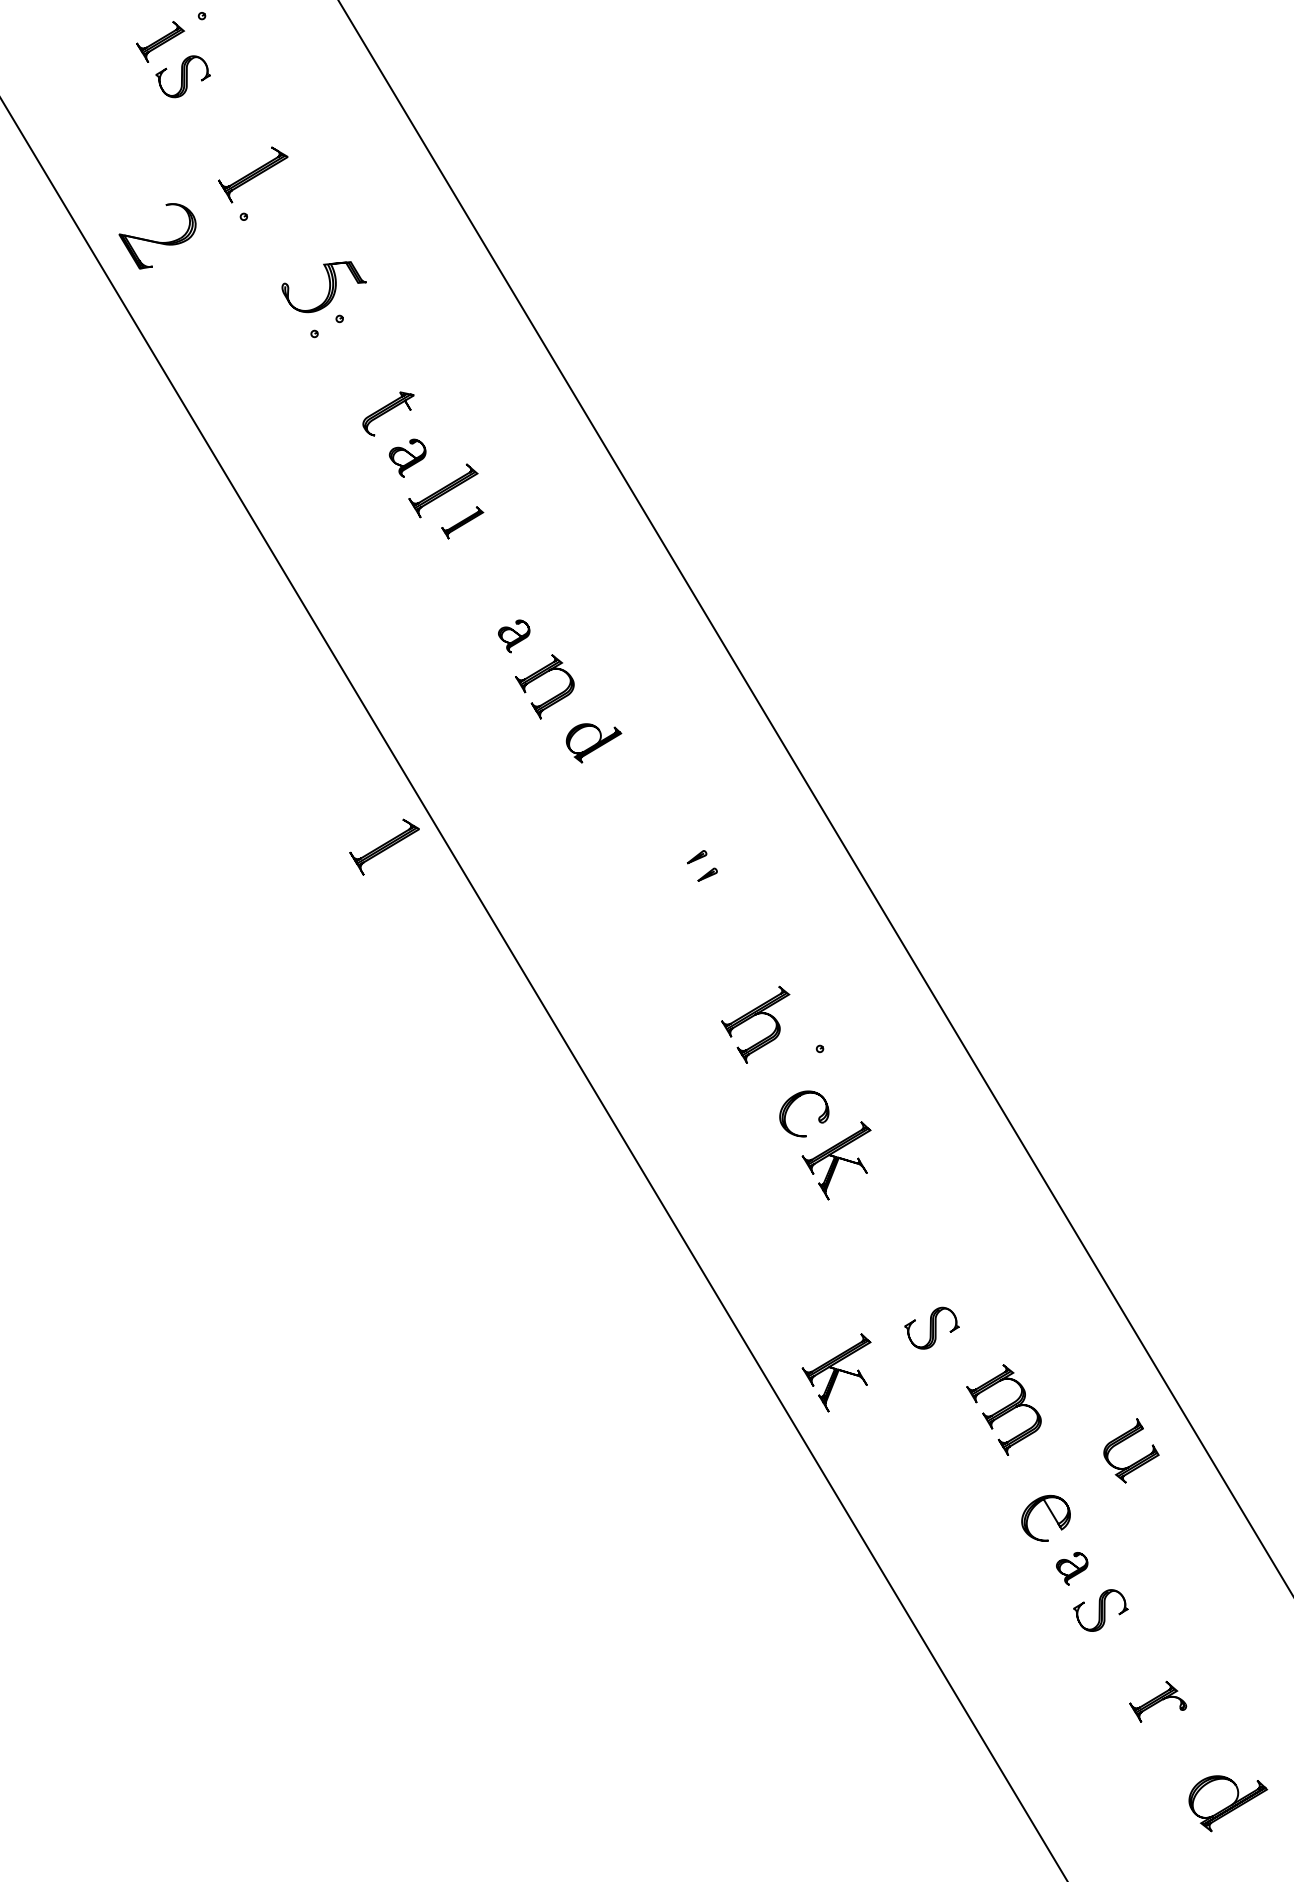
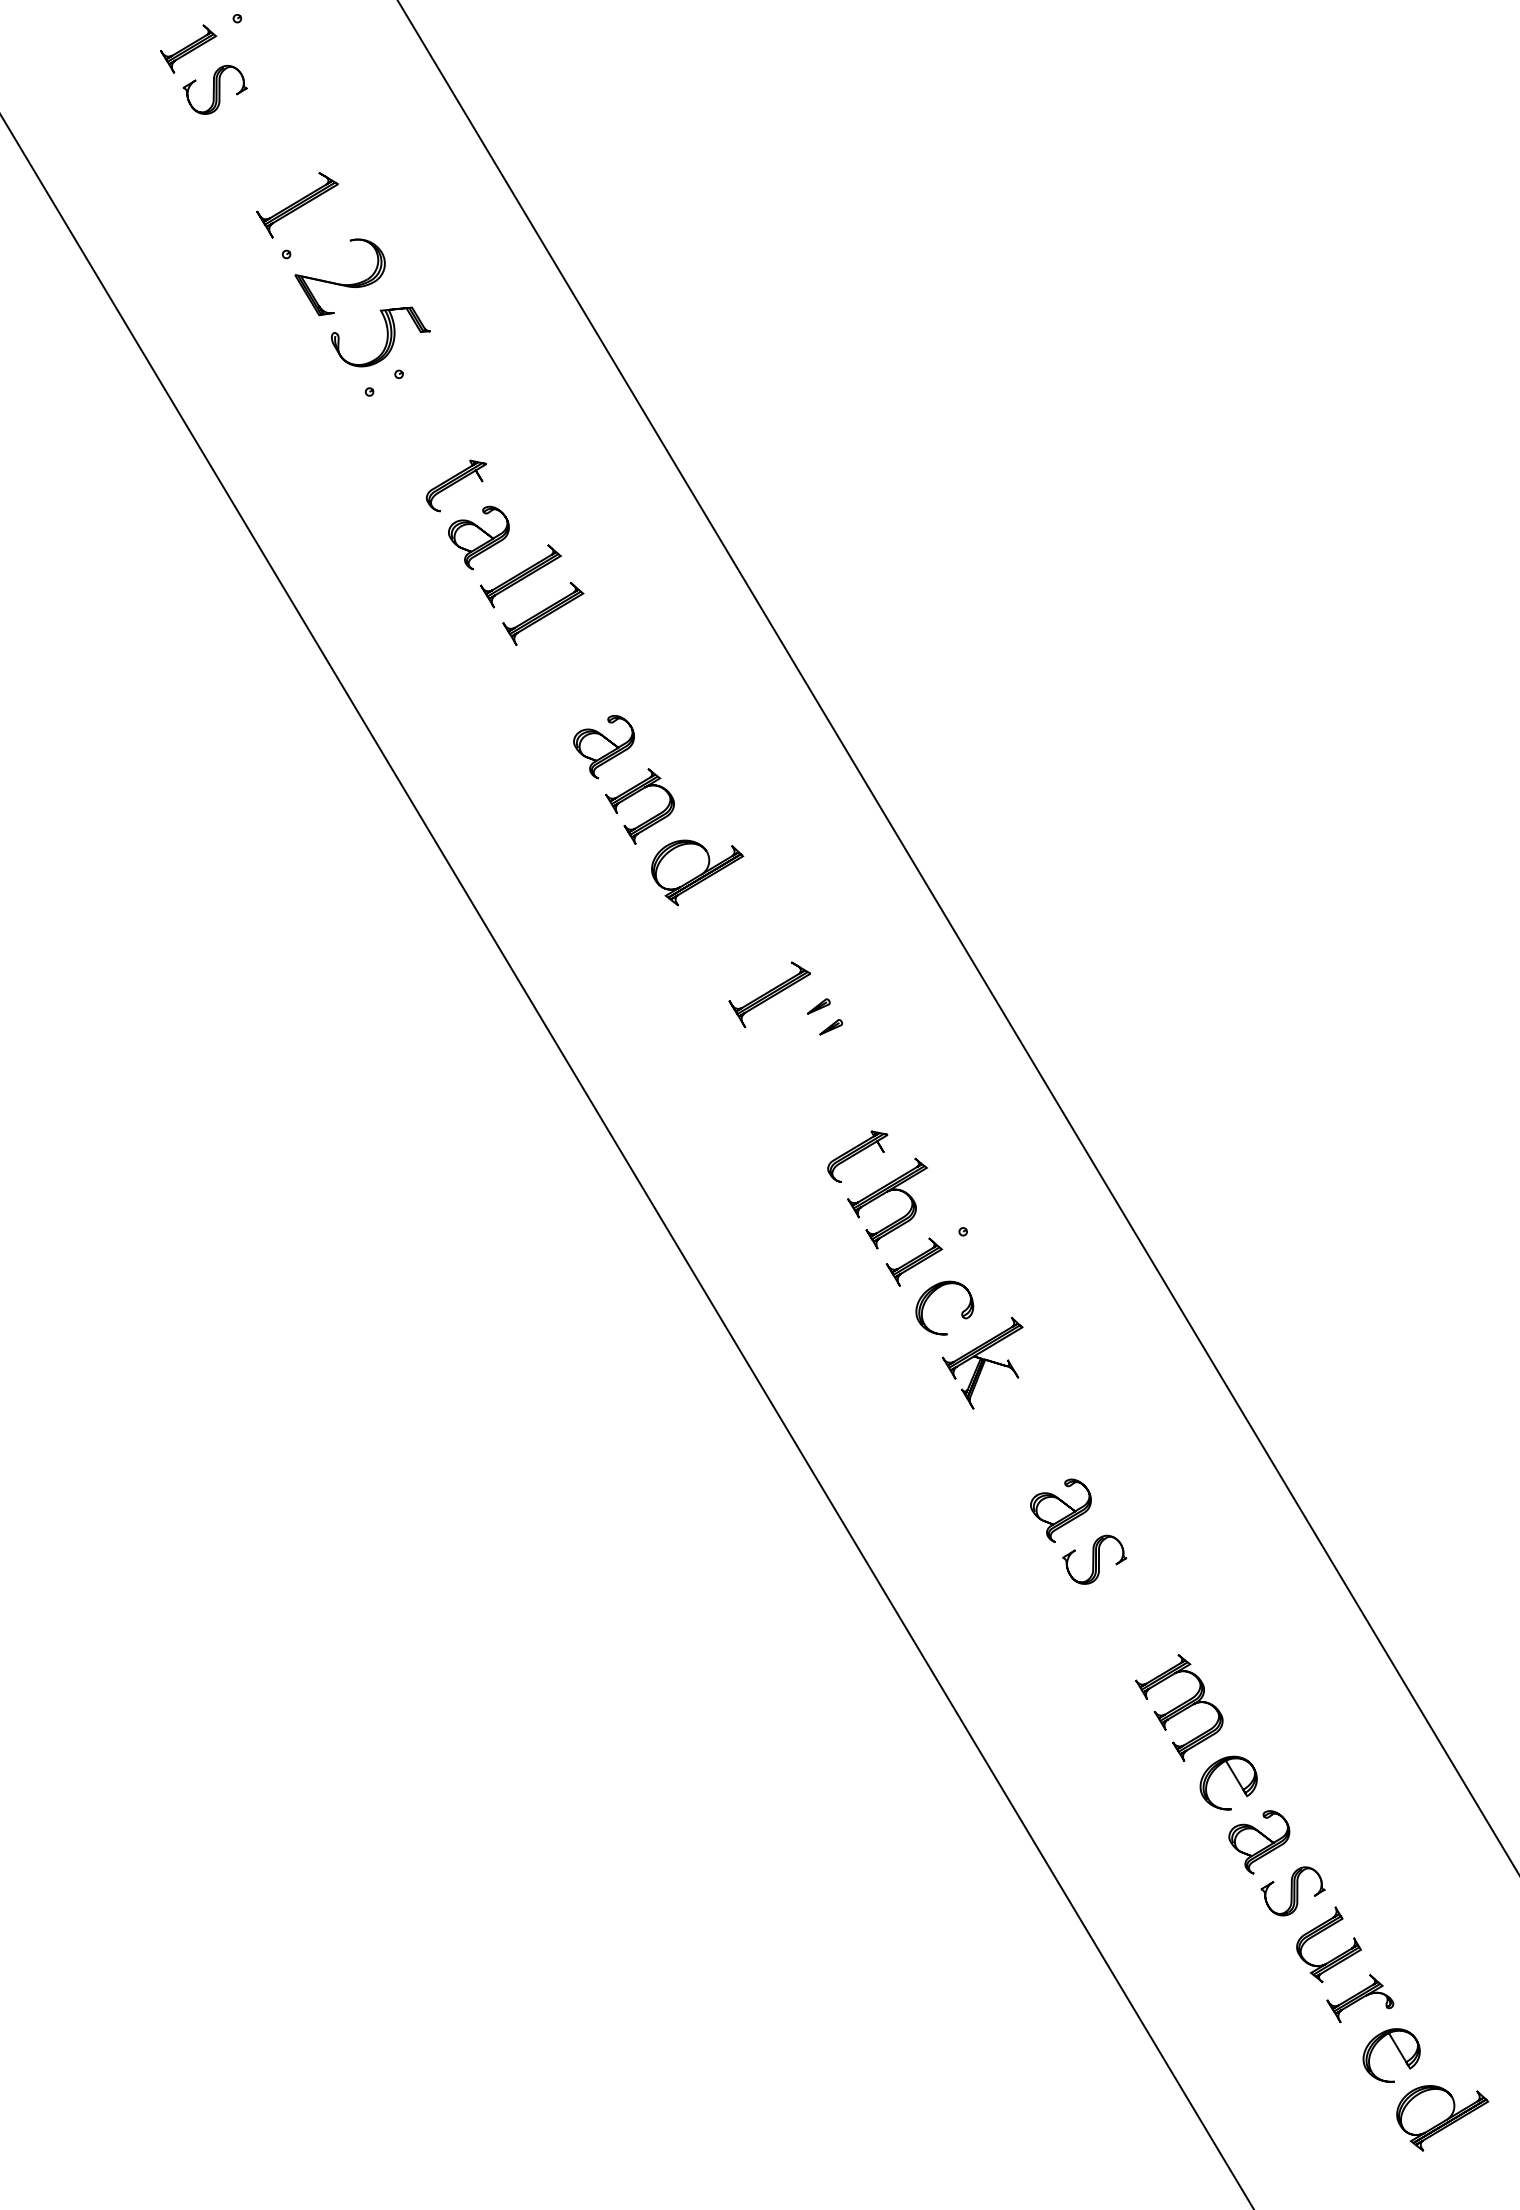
part: (157, 236) -> (339, 277), moved
part: (407, 457) -> (478, 537), size x1.43
part: (462, 522) -> (543, 613), size x1.67
part: (513, 636) -> (603, 747), size x1.67
part: (593, 743) -> (697, 872), size x1.43
curve: (384, 846) -> (769, 994), moved
curve: (730, 983) -> (857, 1154), added
part: (778, 1074) -> (914, 1261), added
part: (902, 1286) -> (1060, 1510), added
curve: (836, 1373) -> (982, 1612), removed
part: (1004, 1409) -> (1179, 1707), moved
part: (1125, 1440) -> (1321, 1932), moved
part: (1072, 1568) -> (1259, 1842), size x1.67
curve: (1190, 1746) -> (1398, 2051), added

